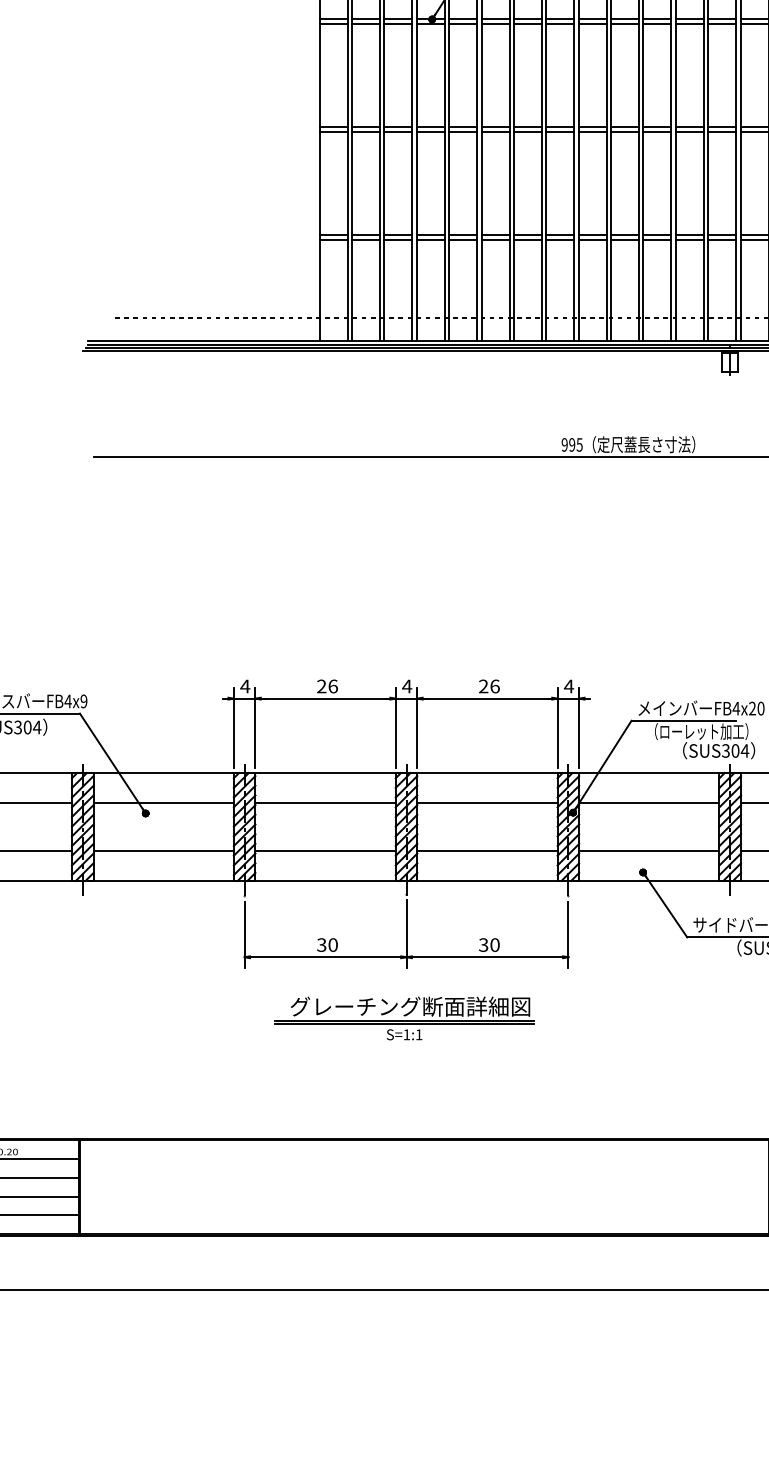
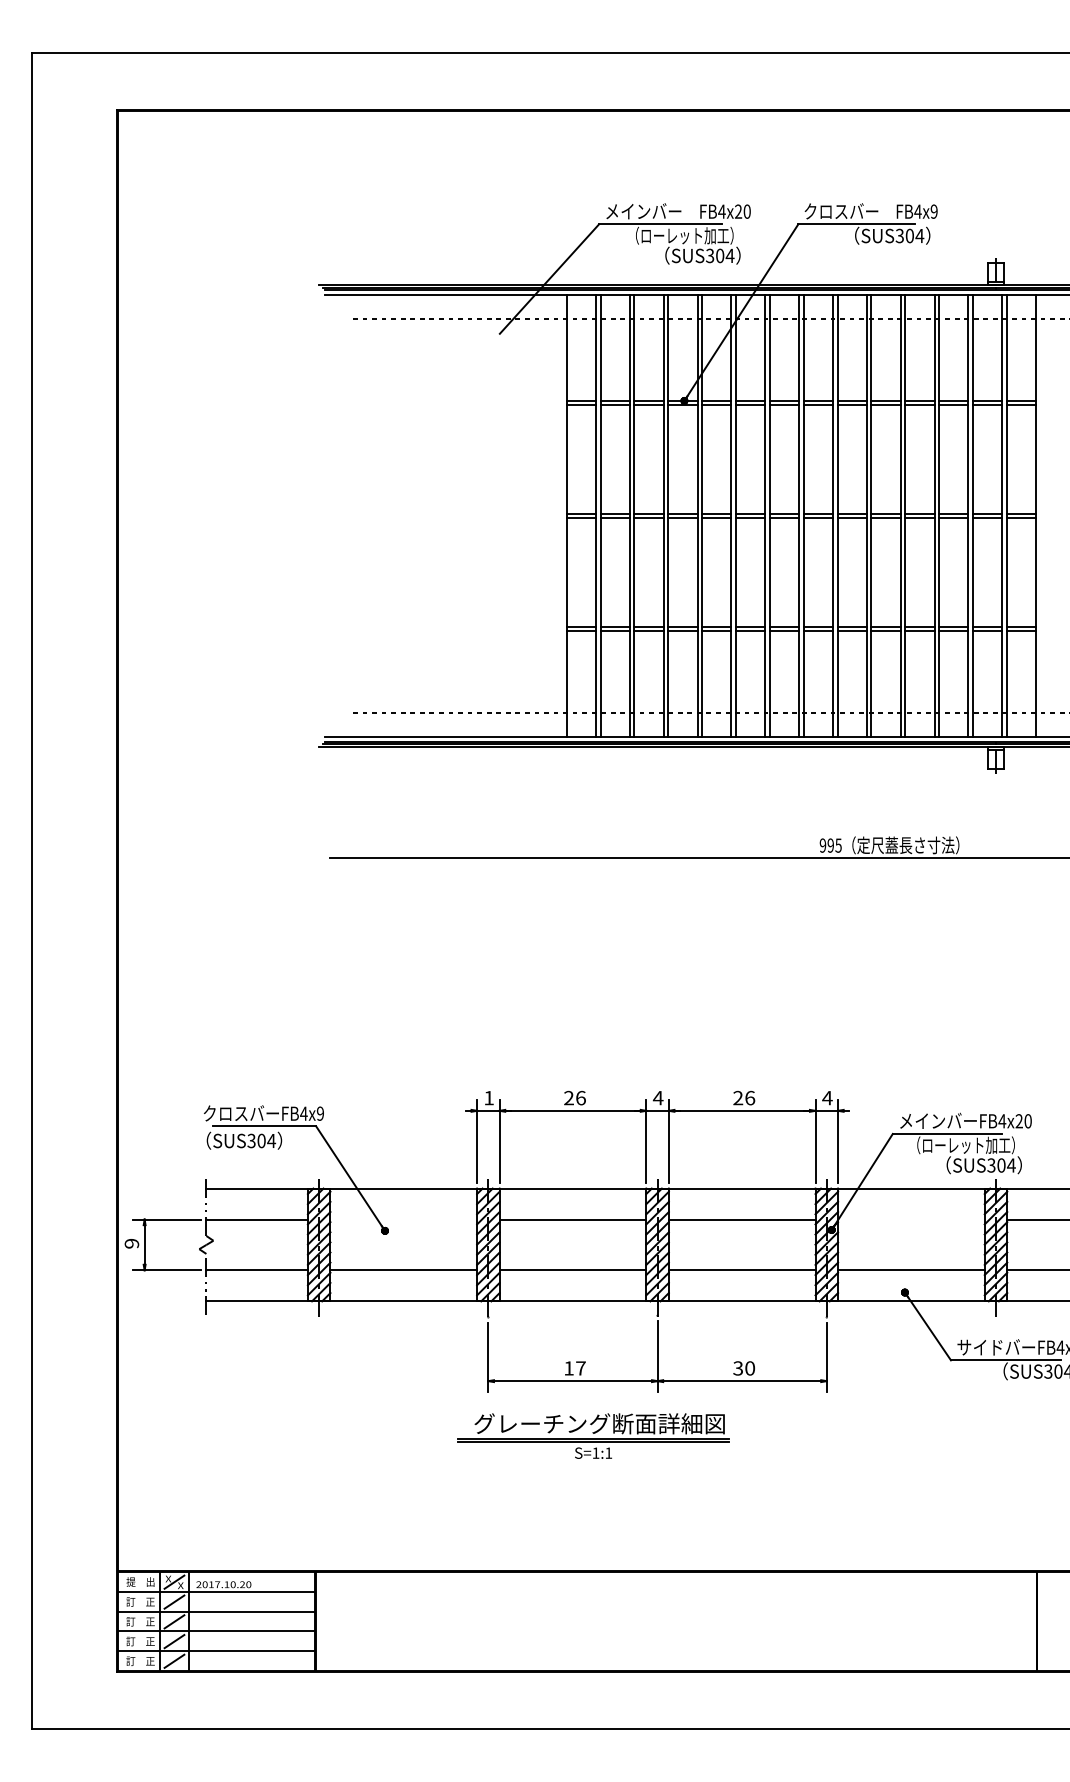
text: (244, 686) -> (488, 1098), 4 -> 1
line: (163, 802) -> (403, 1219), removed
line: (649, 802) -> (911, 1219), removed
text: (327, 945) -> (574, 1368), 30 -> 17
part: (404, 1017) -> (593, 1435), moved

